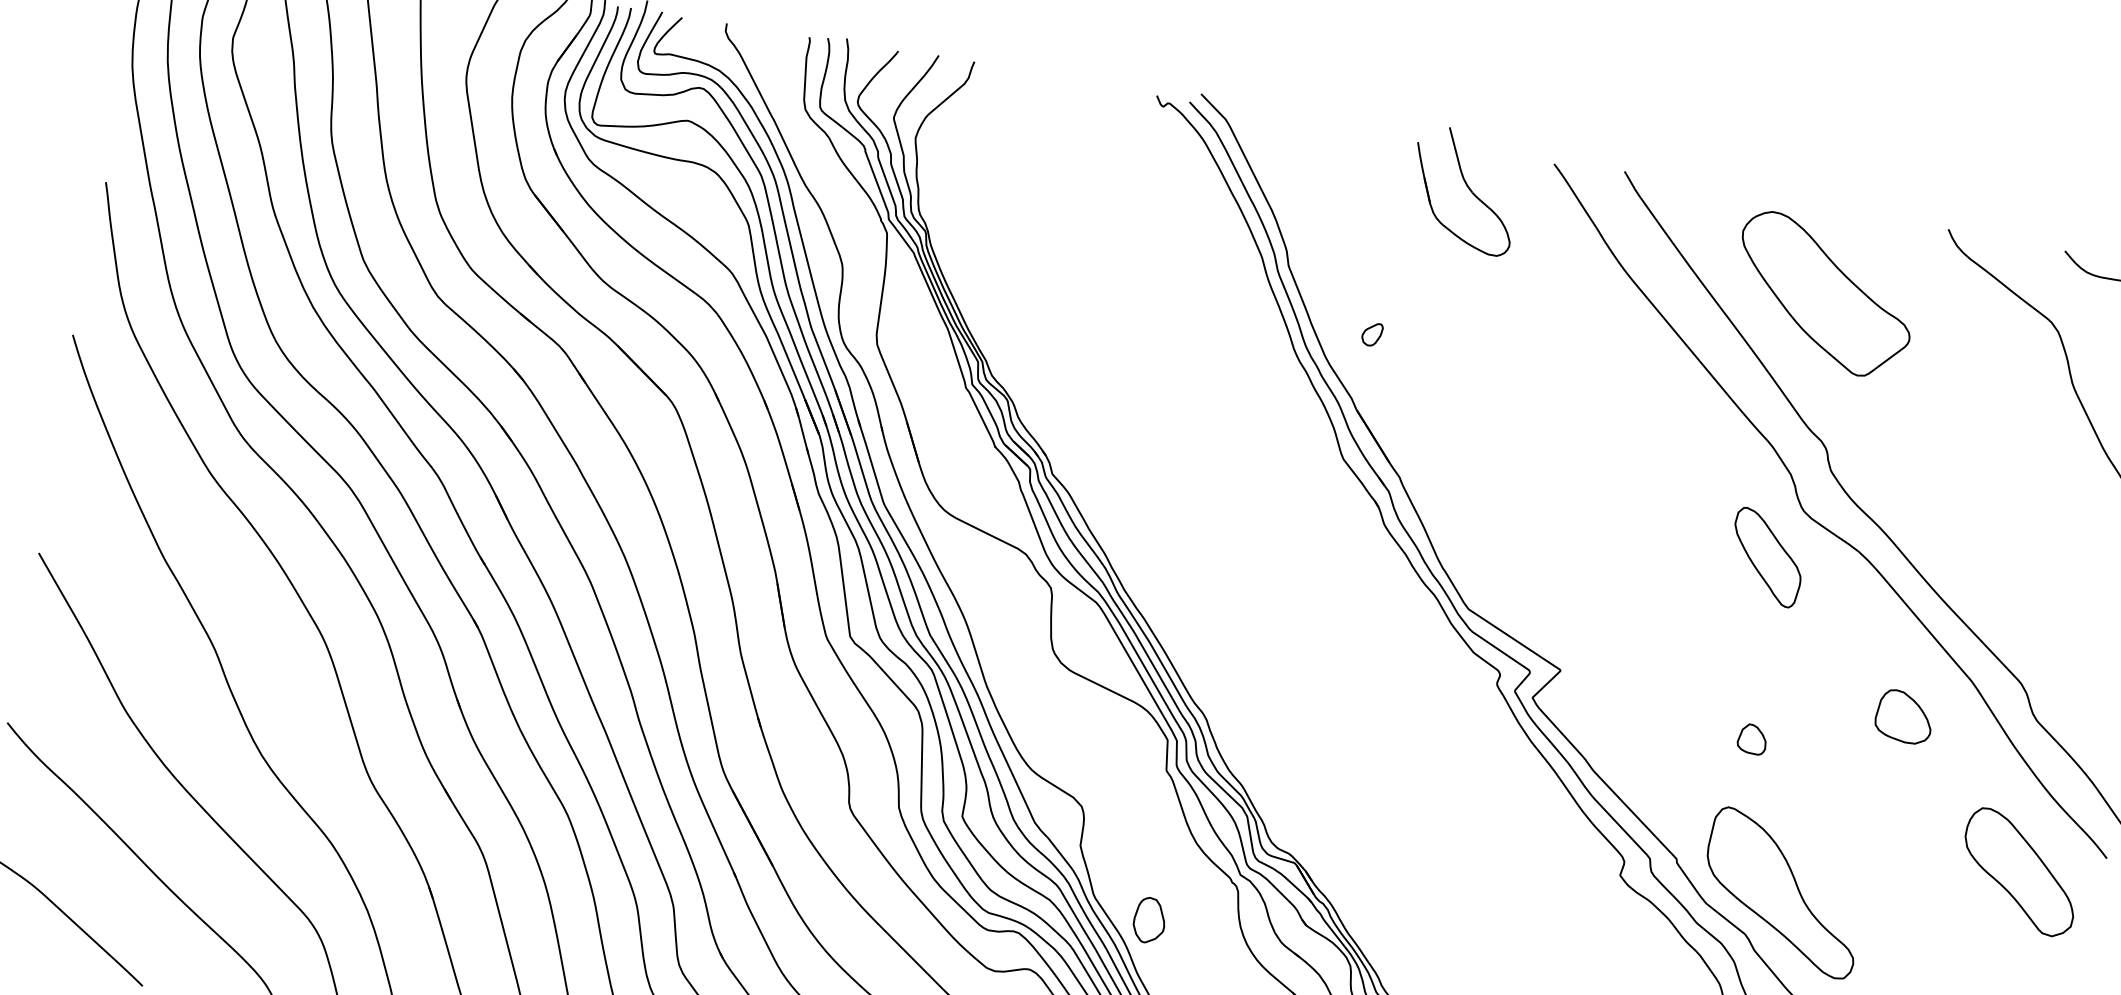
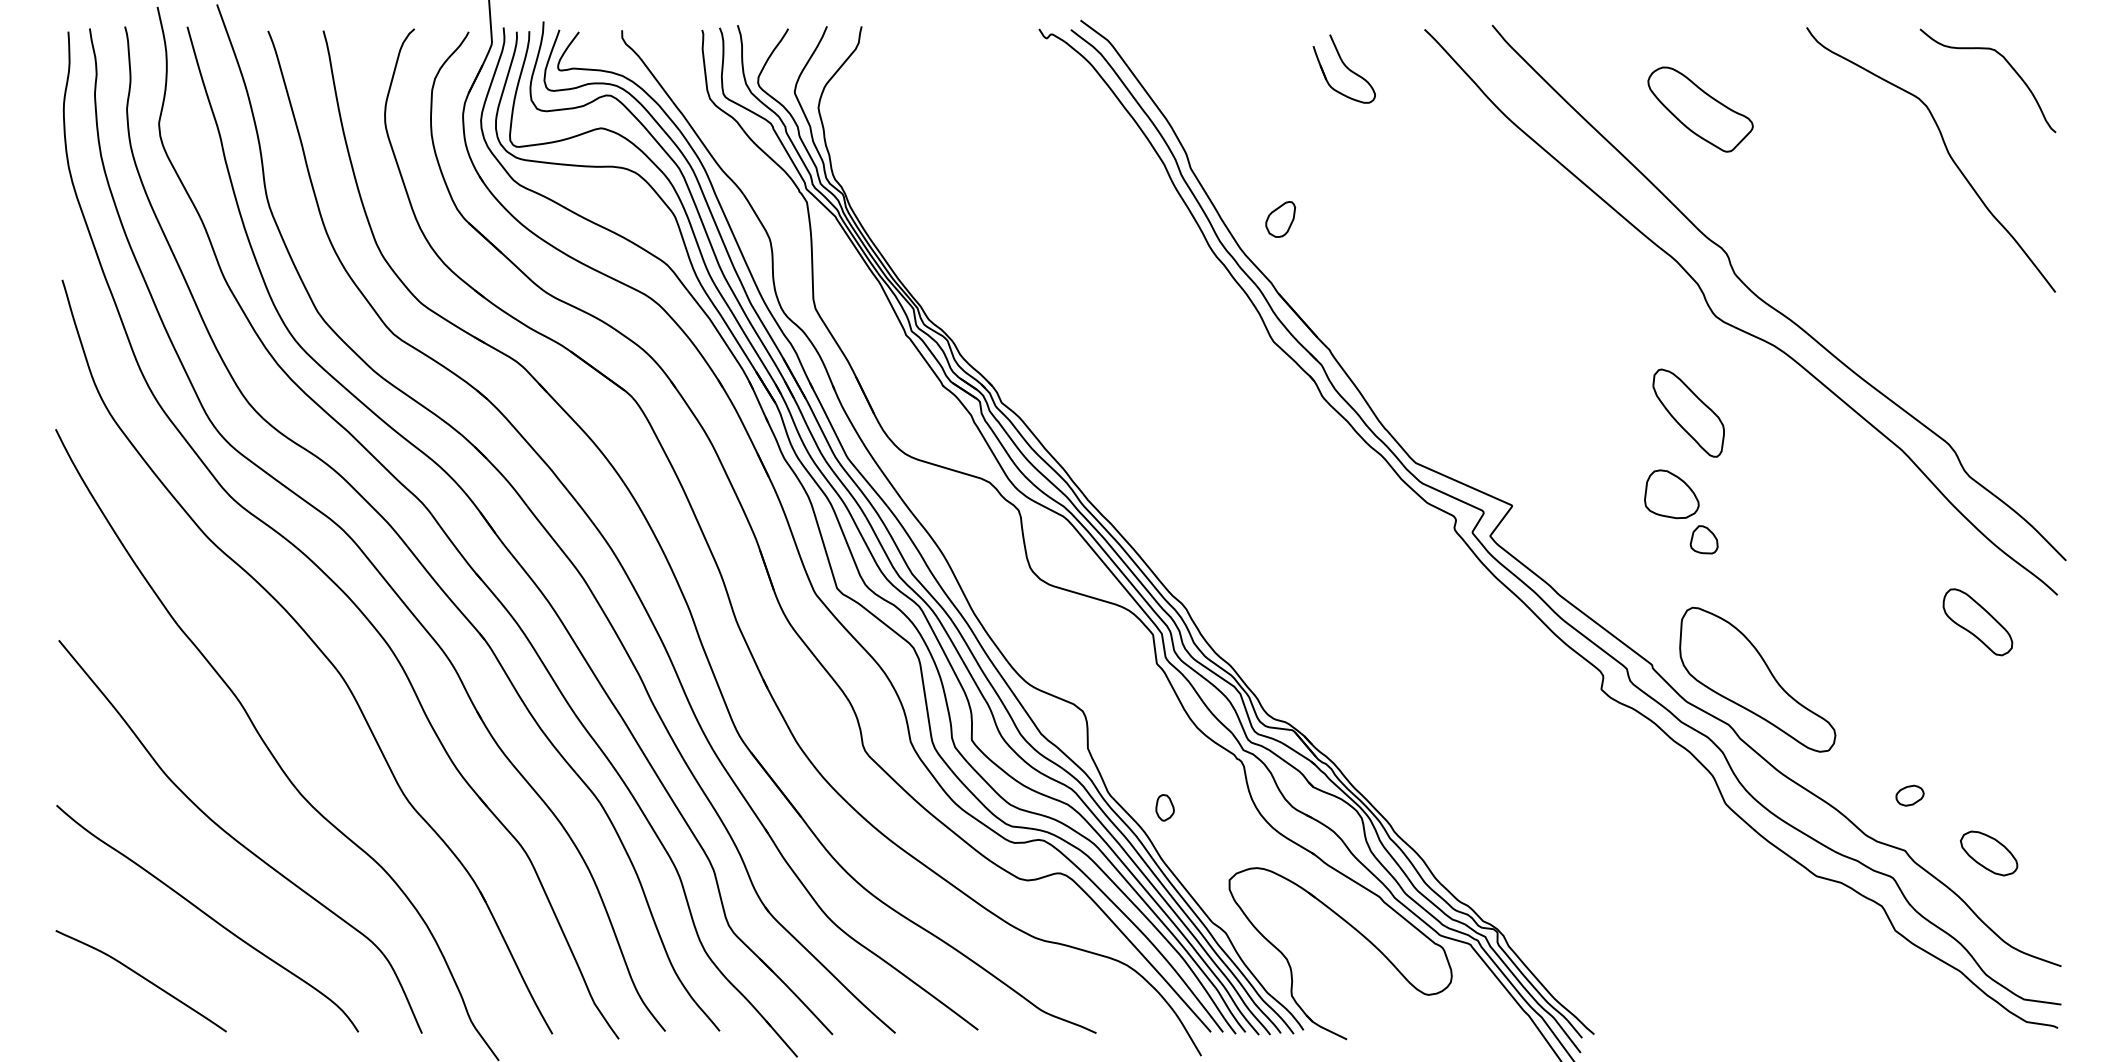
part: (1464, 190) -> (1344, 68), size x0.6
part: (1824, 295) -> (1700, 109), size x0.6
part: (1372, 334) -> (1280, 219), size x1.6
part: (1766, 556) -> (1688, 412), moved
part: (1904, 717) -> (1671, 494), moved
part: (2019, 872) -> (1977, 622), size x0.6
part: (1149, 920) -> (1164, 807), size x0.6

